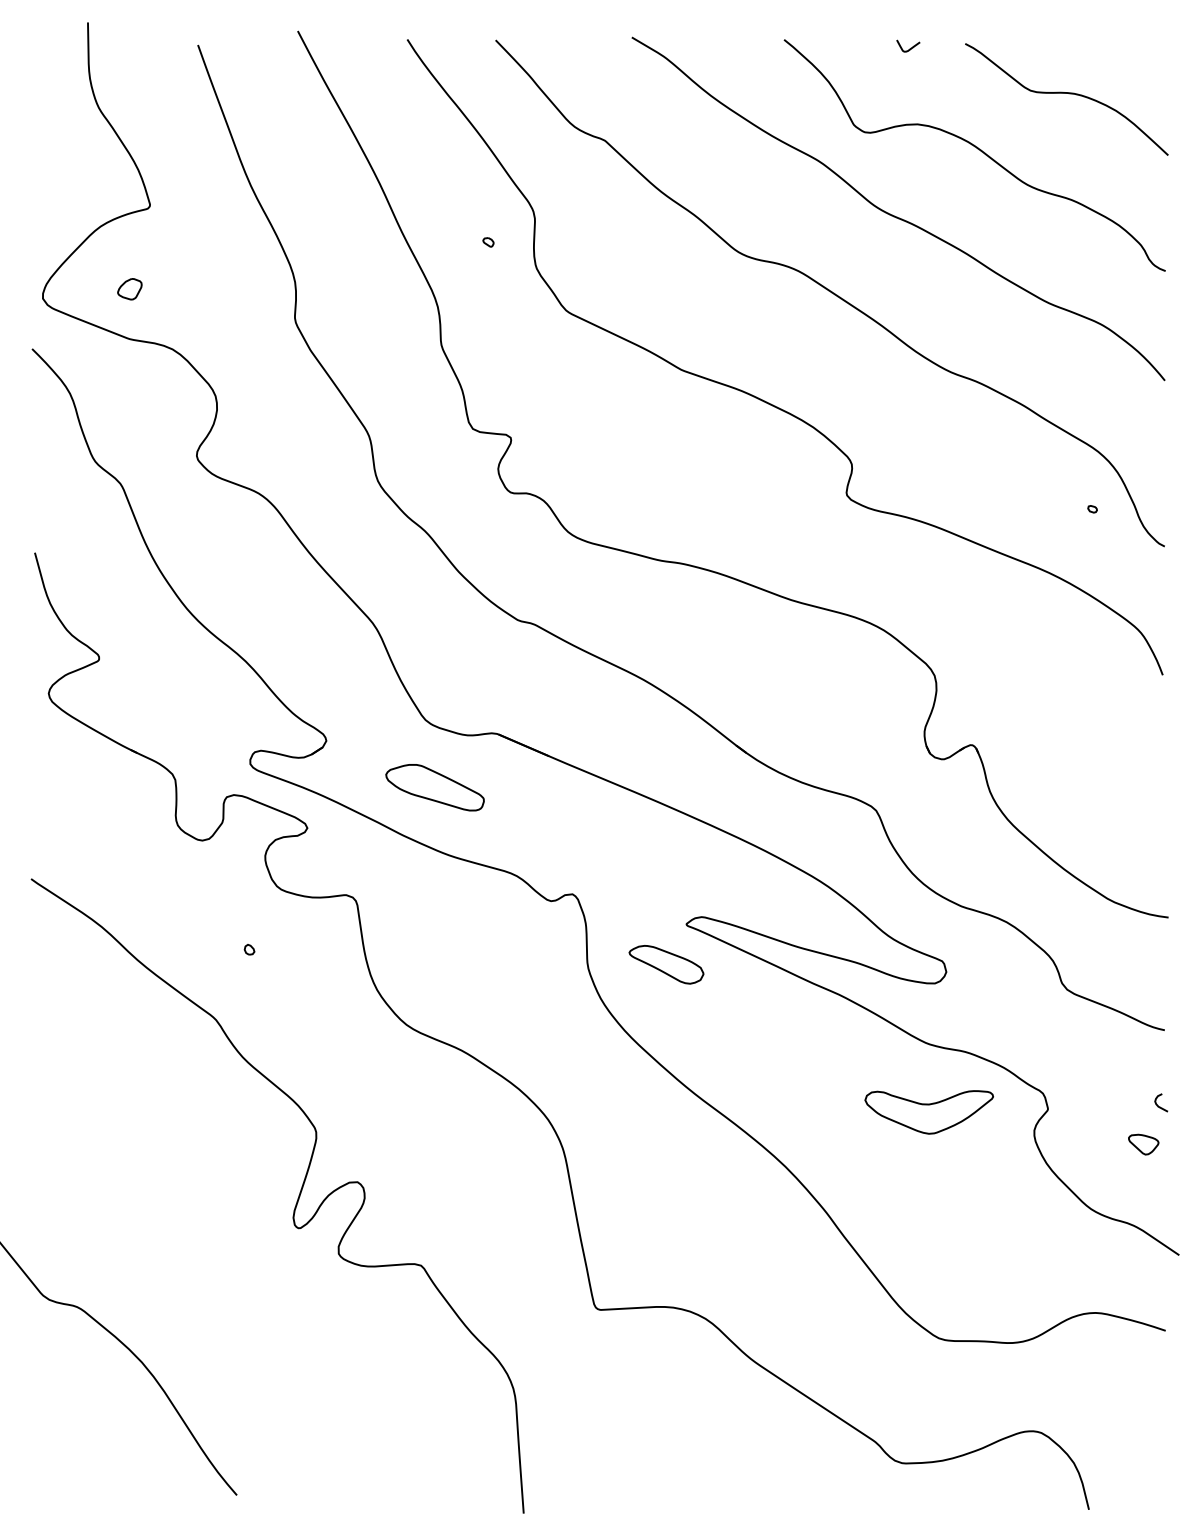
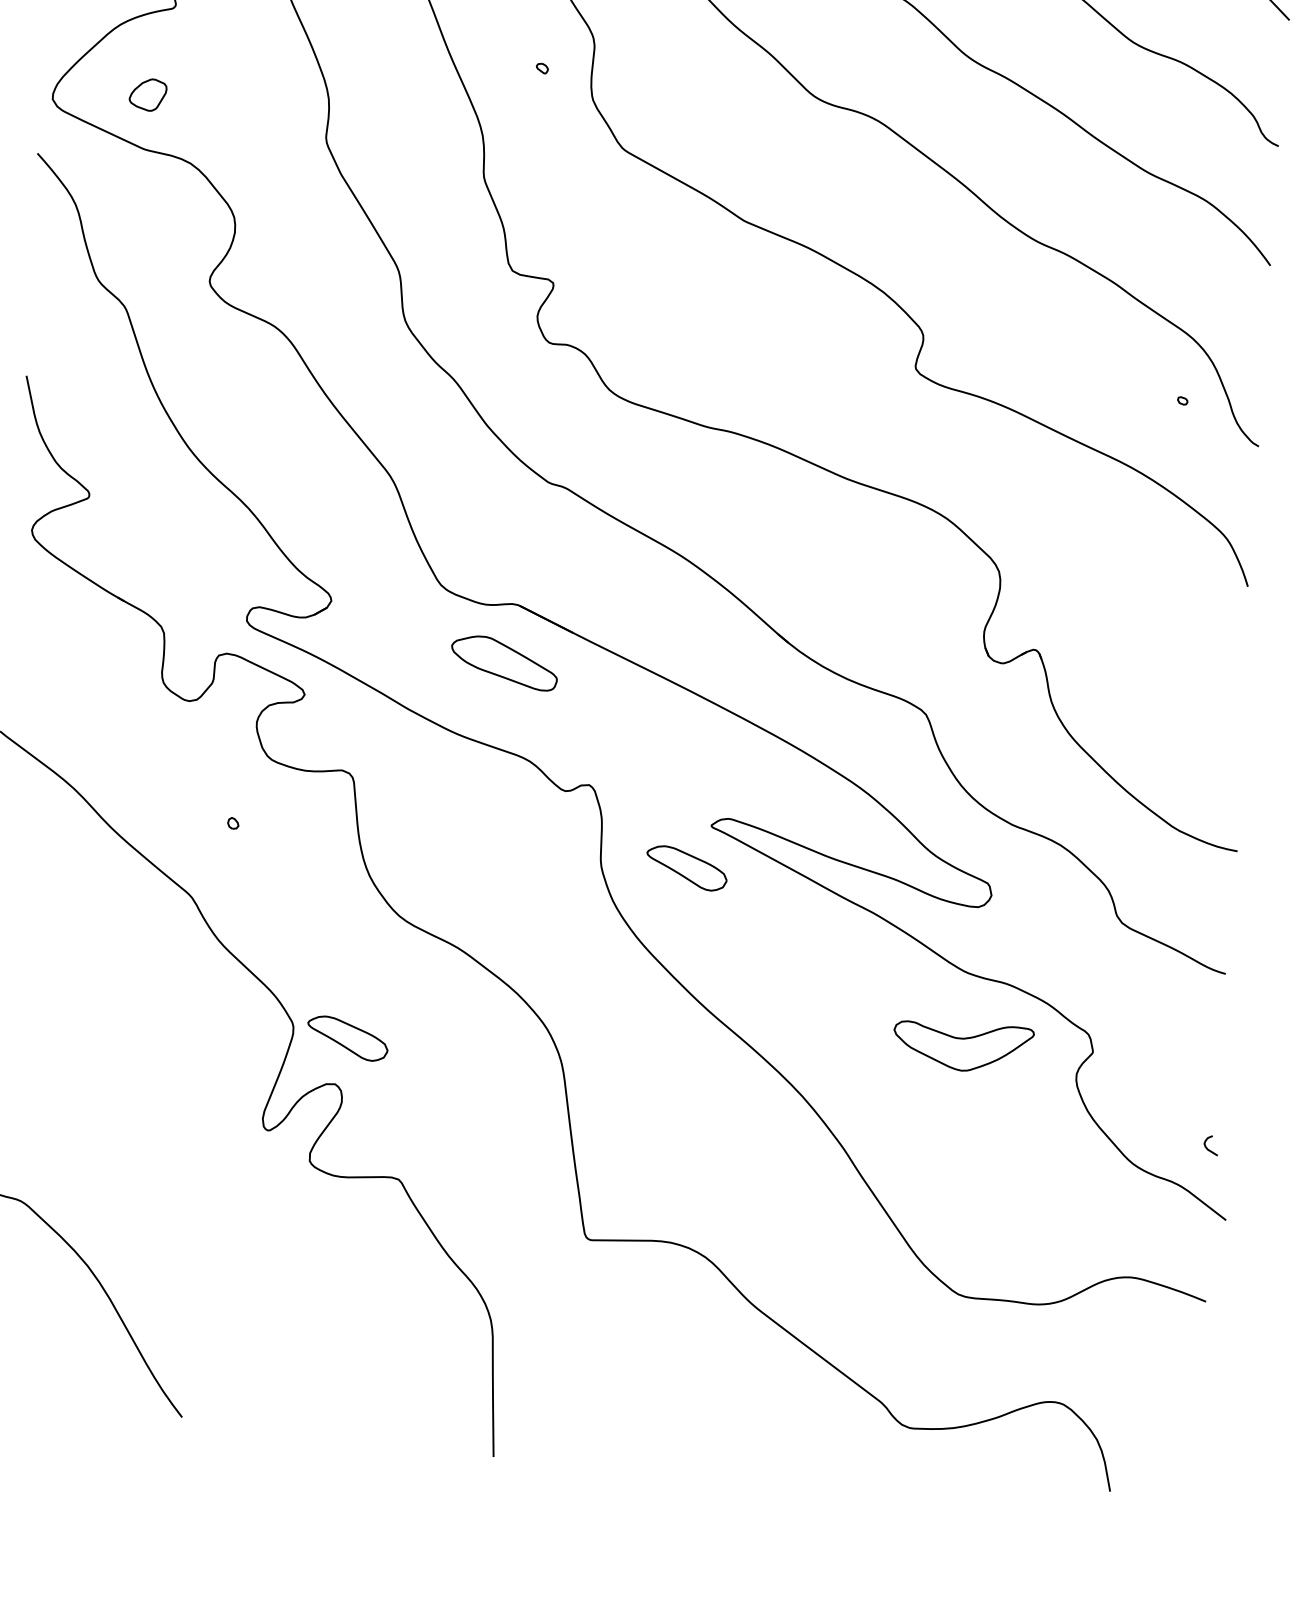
part: (129, 289) -> (147, 95), size x1.4
part: (434, 787) -> (503, 662), moved
curve: (1160, 1106) -> (1209, 1149), moved
part: (366, 1139) -> (347, 1038), added
part: (1143, 1144) -> (1194, 1097), removed

